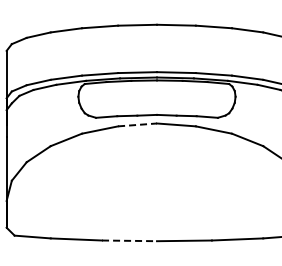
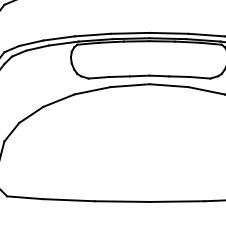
line: (138, 124) -> (131, 85), dashed -> solid
line: (130, 240) -> (123, 201), dashed -> solid

